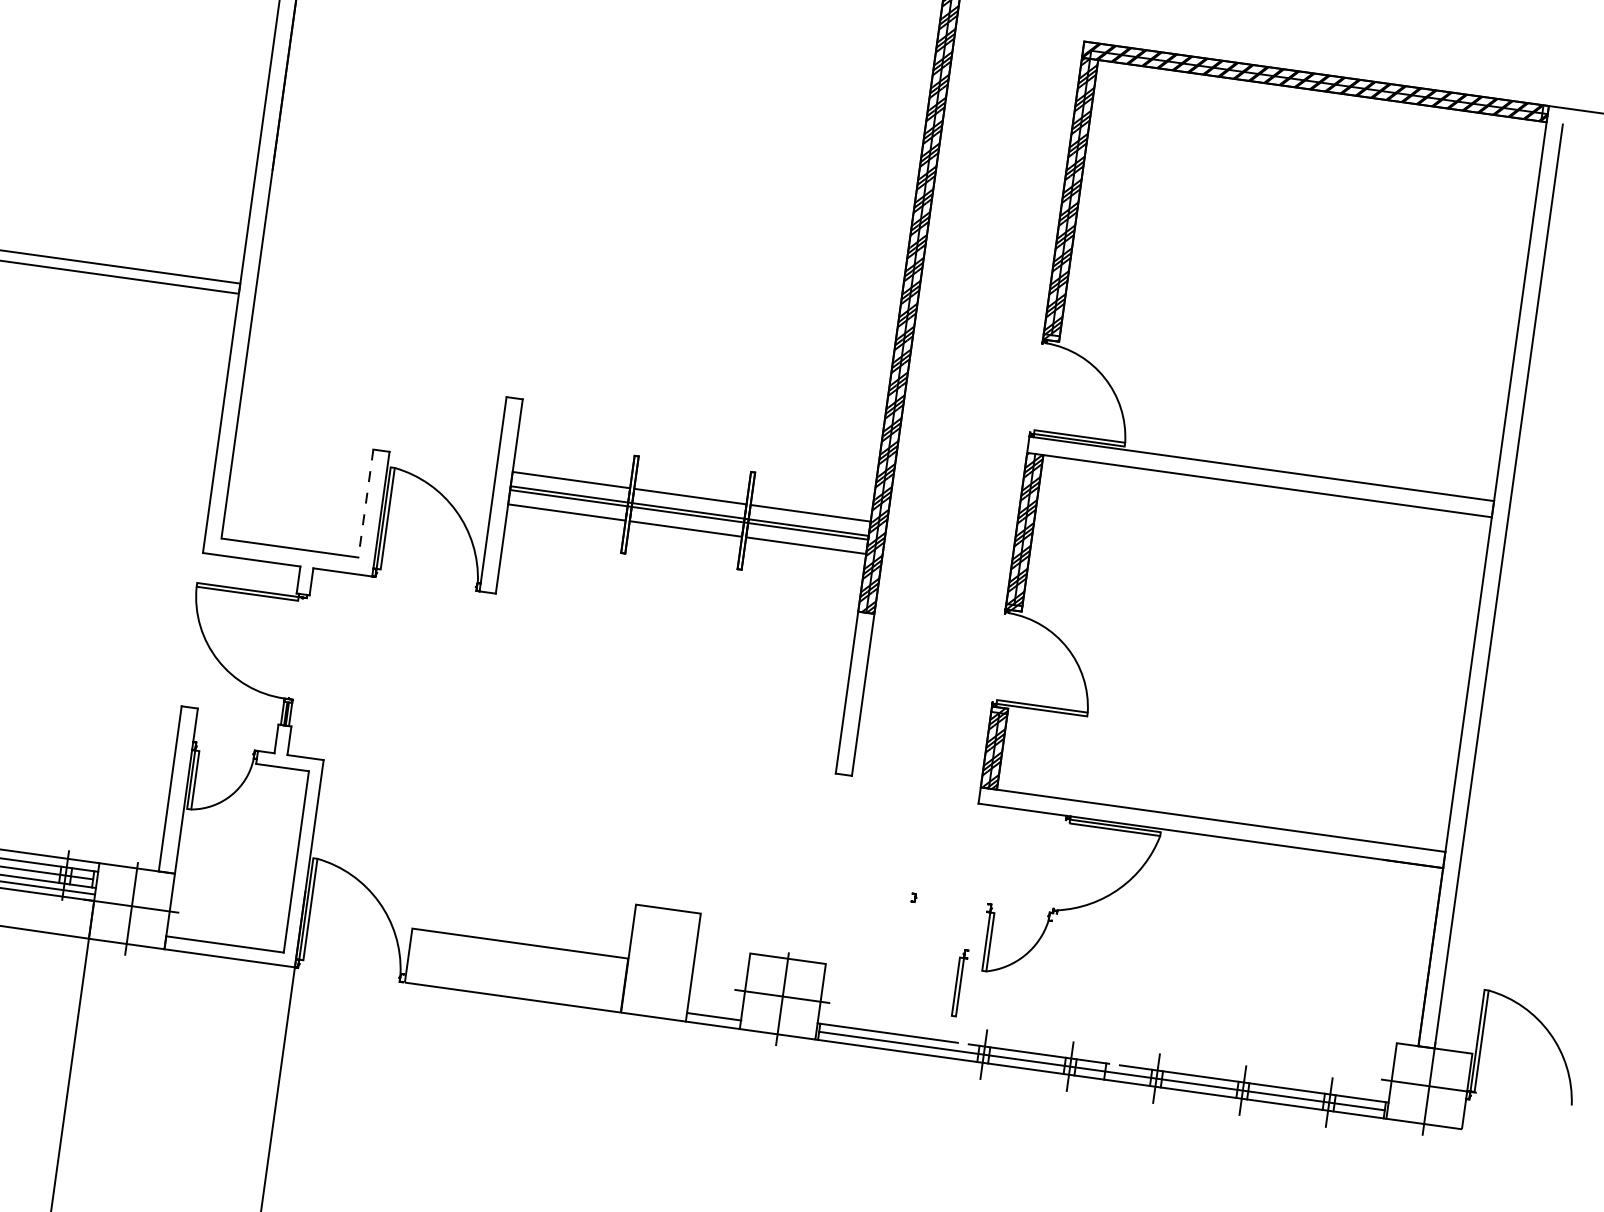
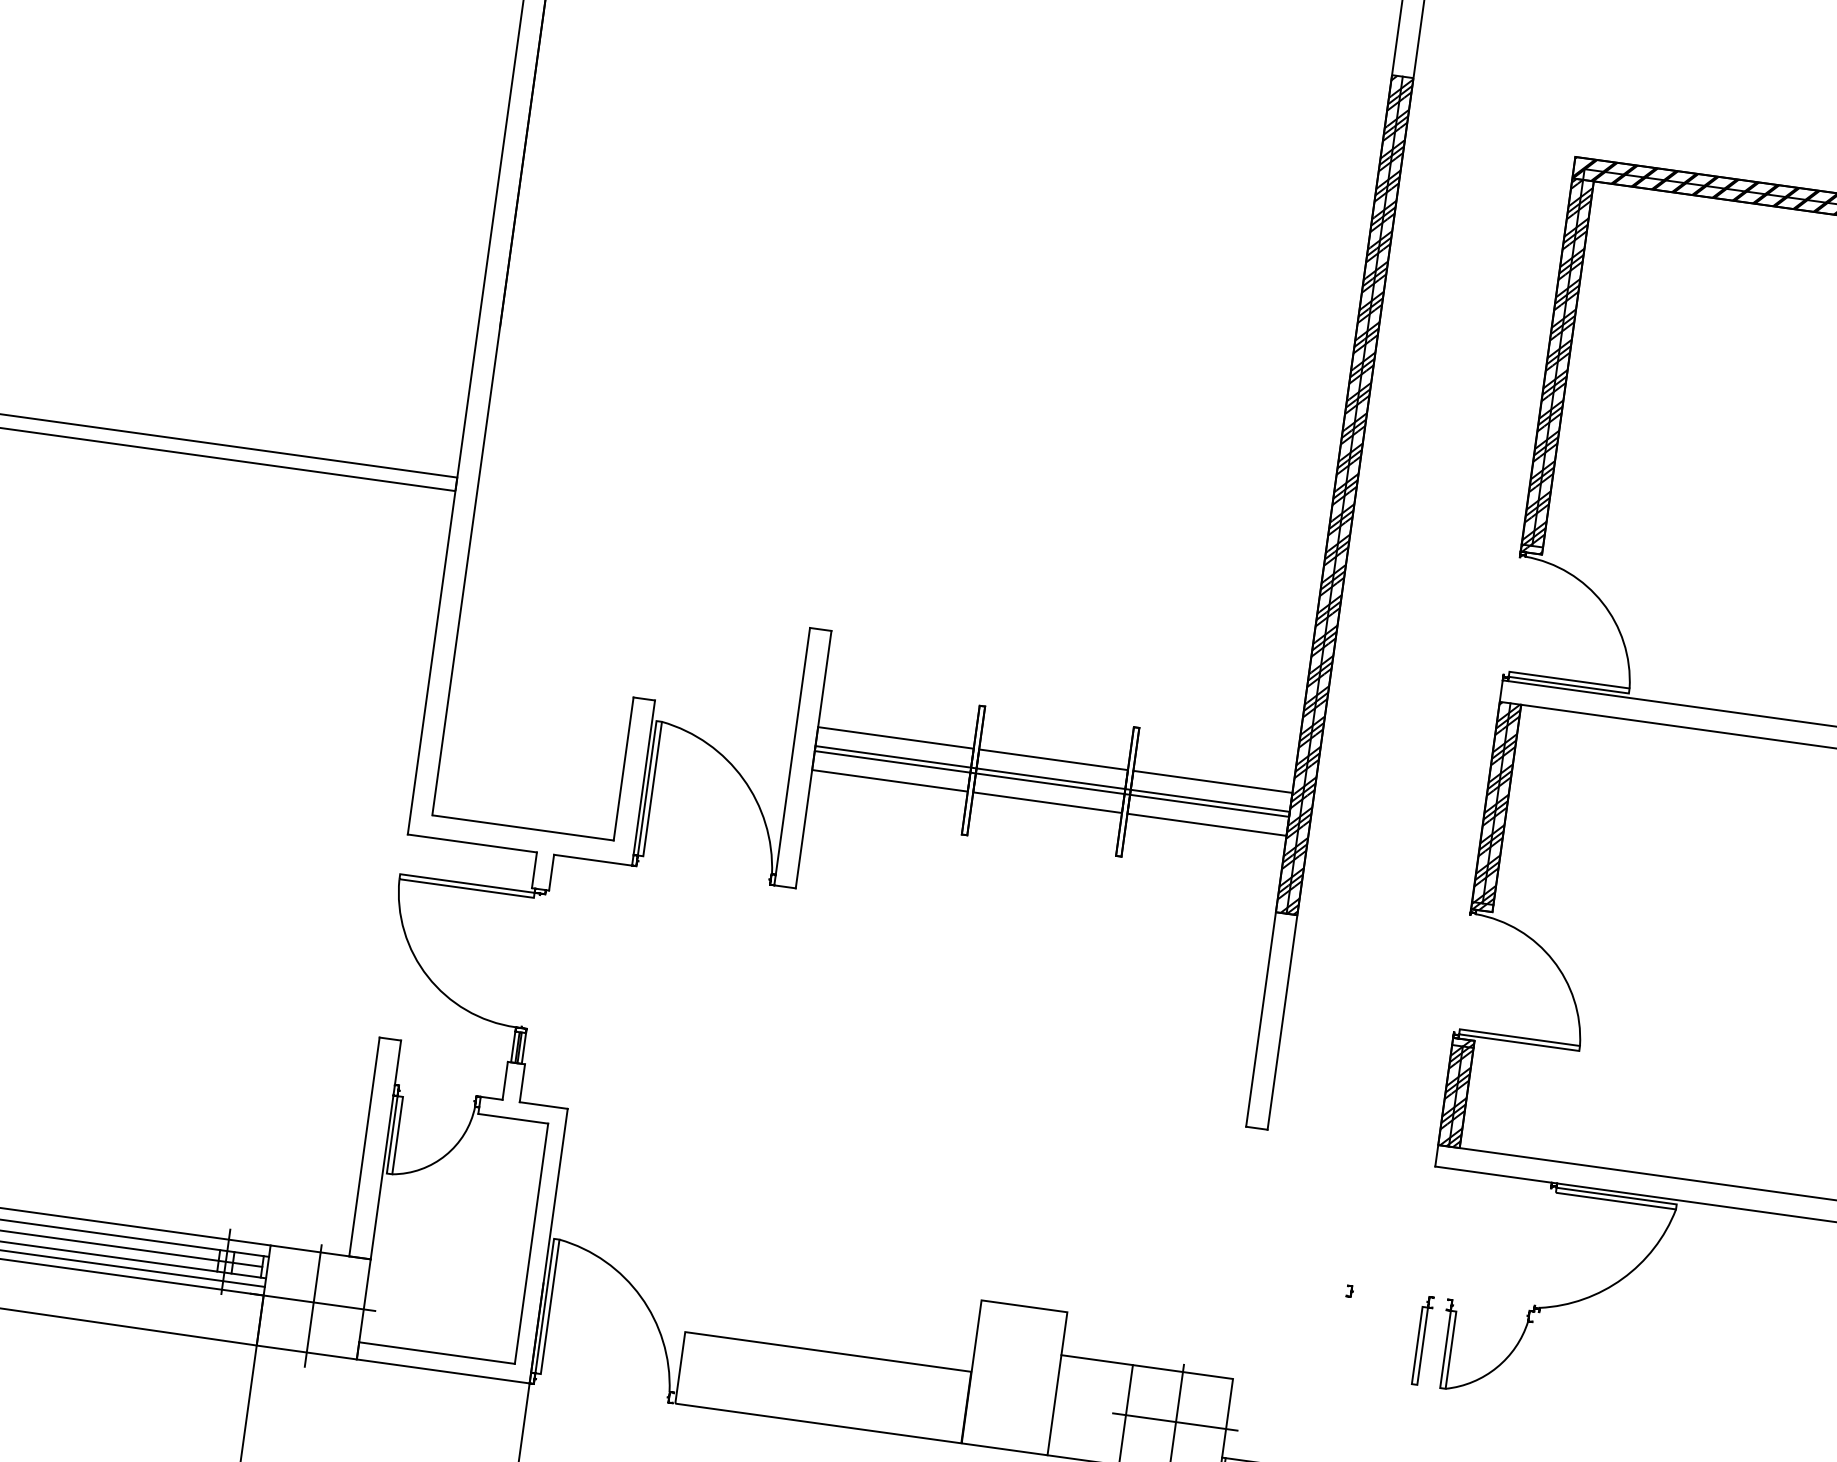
line: (365, 504) -> (623, 770), dashed -> solid
part: (960, 983) -> (1423, 1341), moved
line: (714, 1016) -> (1097, 1359), moved

